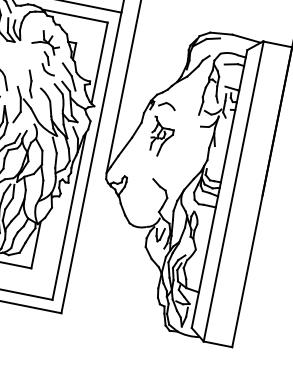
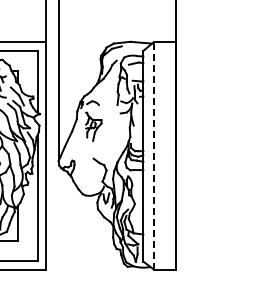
line: (234, 191) -> (154, 155), solid -> dashed

